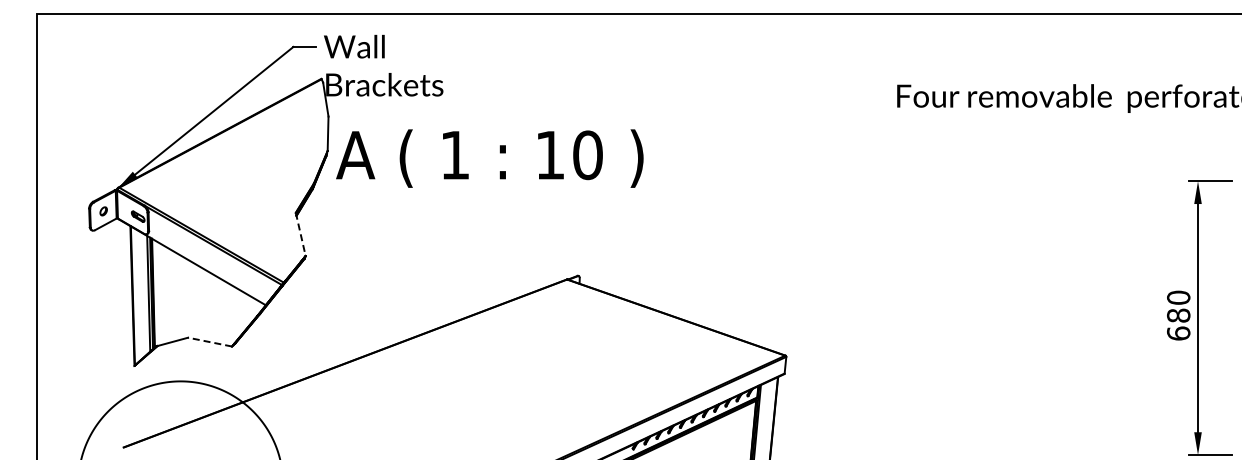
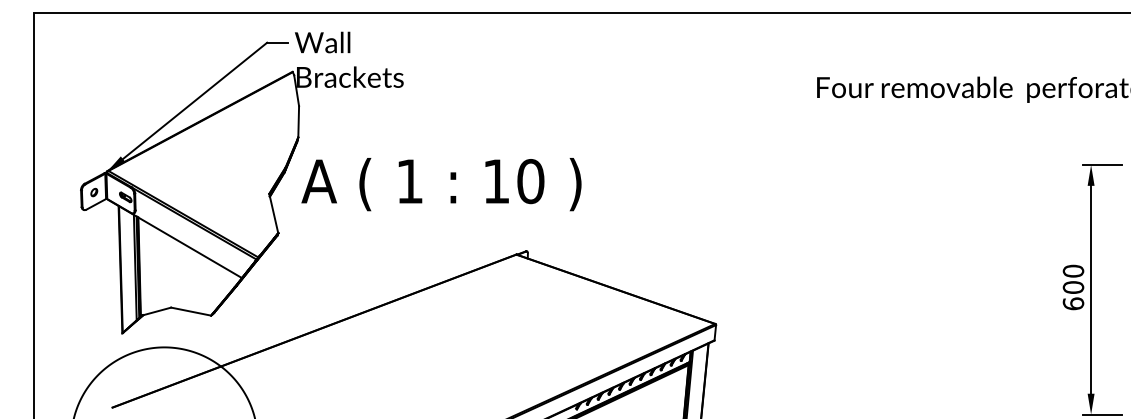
text: (489, 158) -> (441, 184), moved
line: (300, 234) -> (273, 213), dashed -> solid
text: (1178, 315) -> (1073, 287), 680 -> 600
line: (209, 342) -> (190, 311), dashed -> solid

